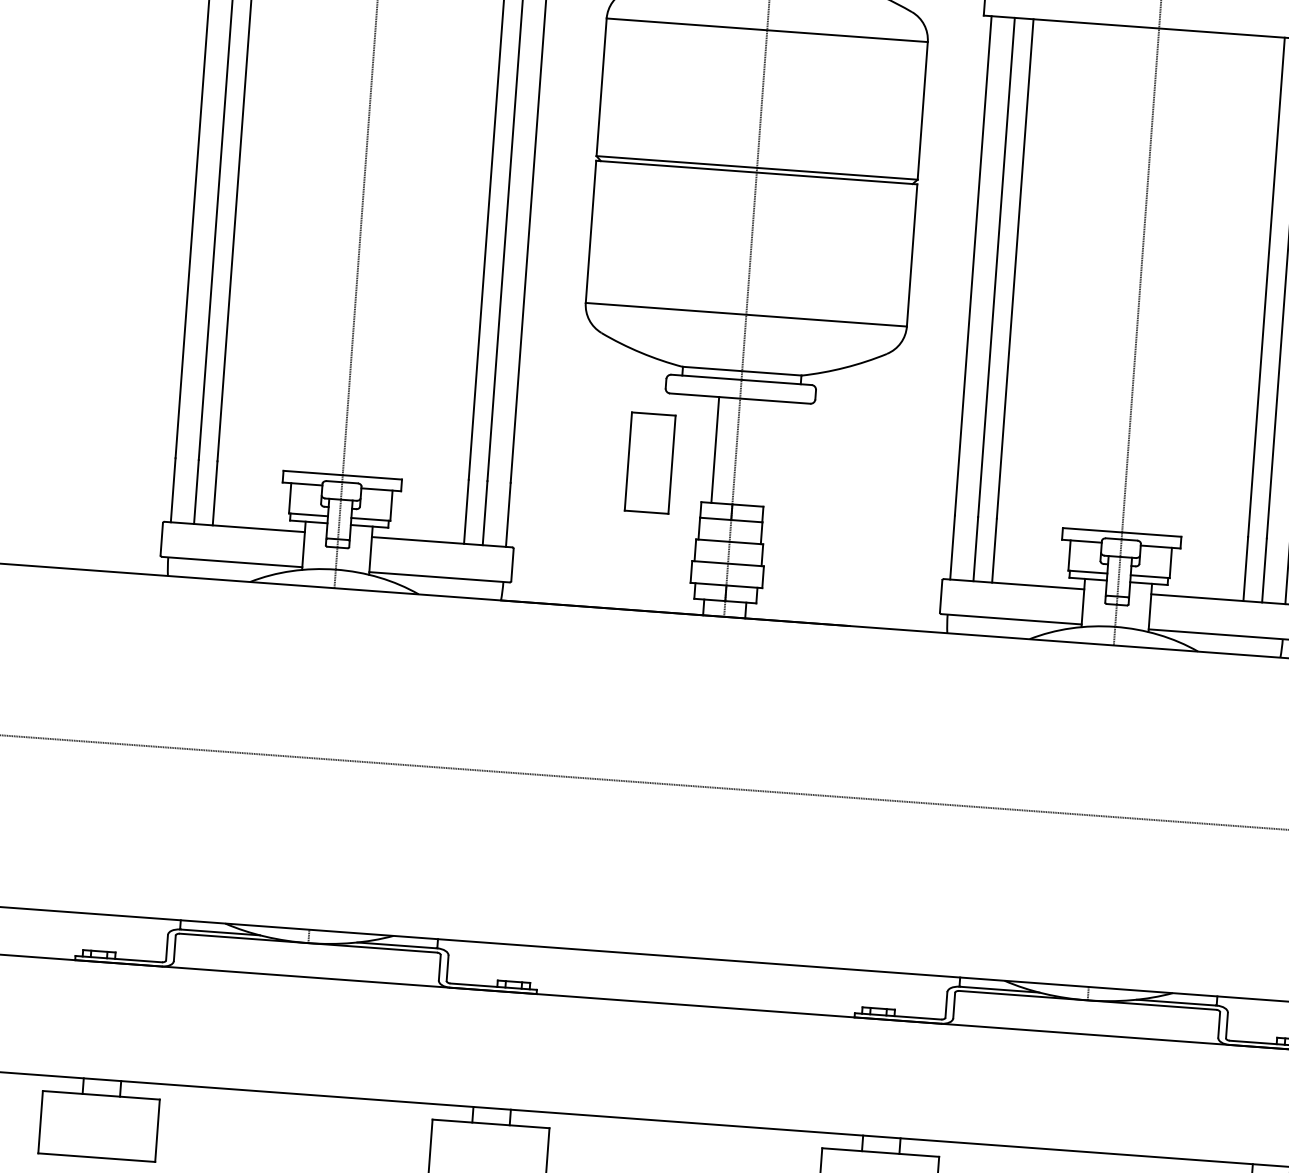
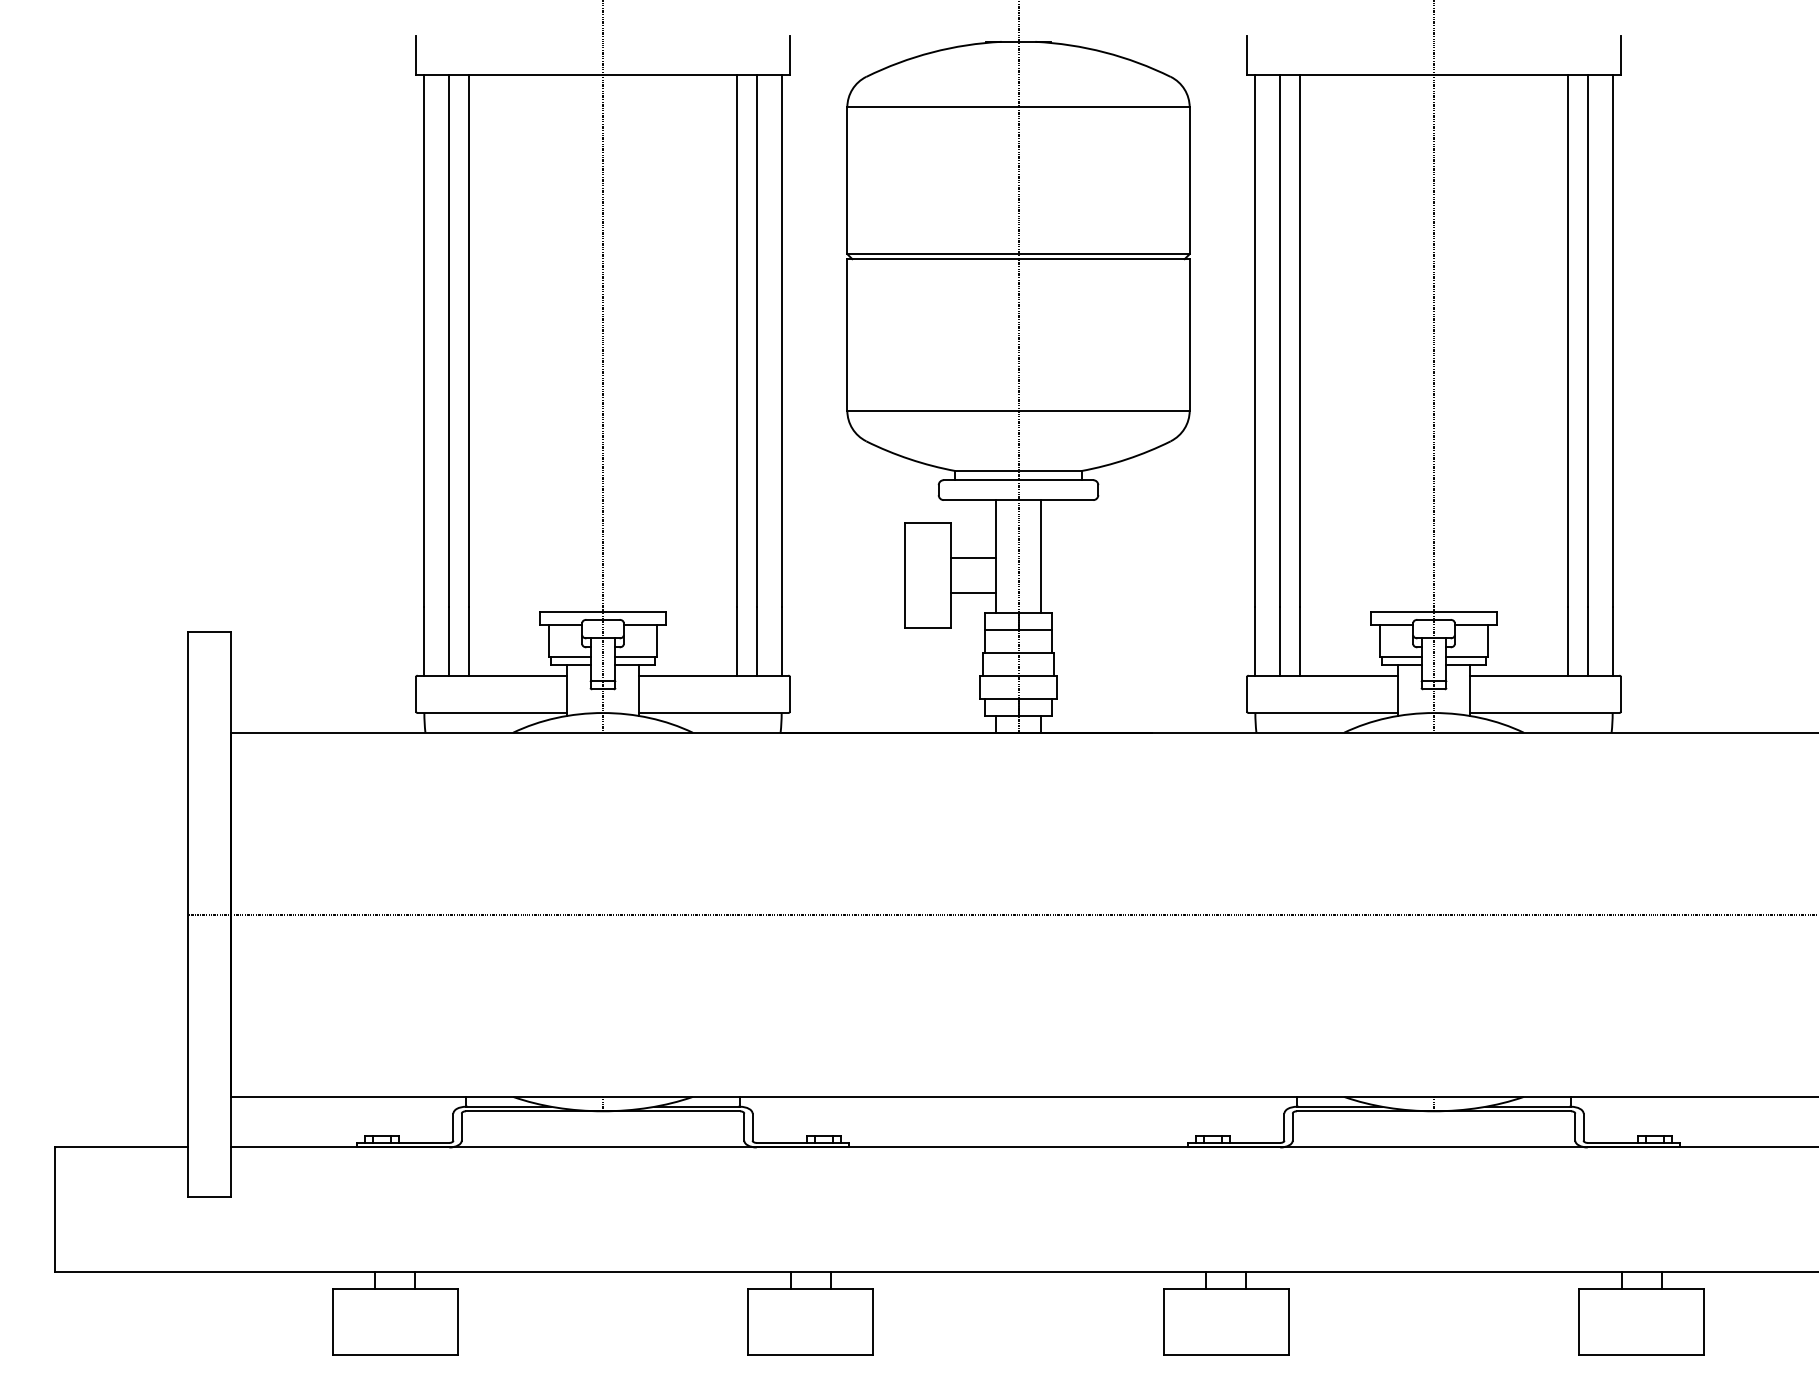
line: (694, 449) -> (973, 557), added
line: (756, 452) -> (1040, 556), added
line: (691, 483) -> (973, 593), added

